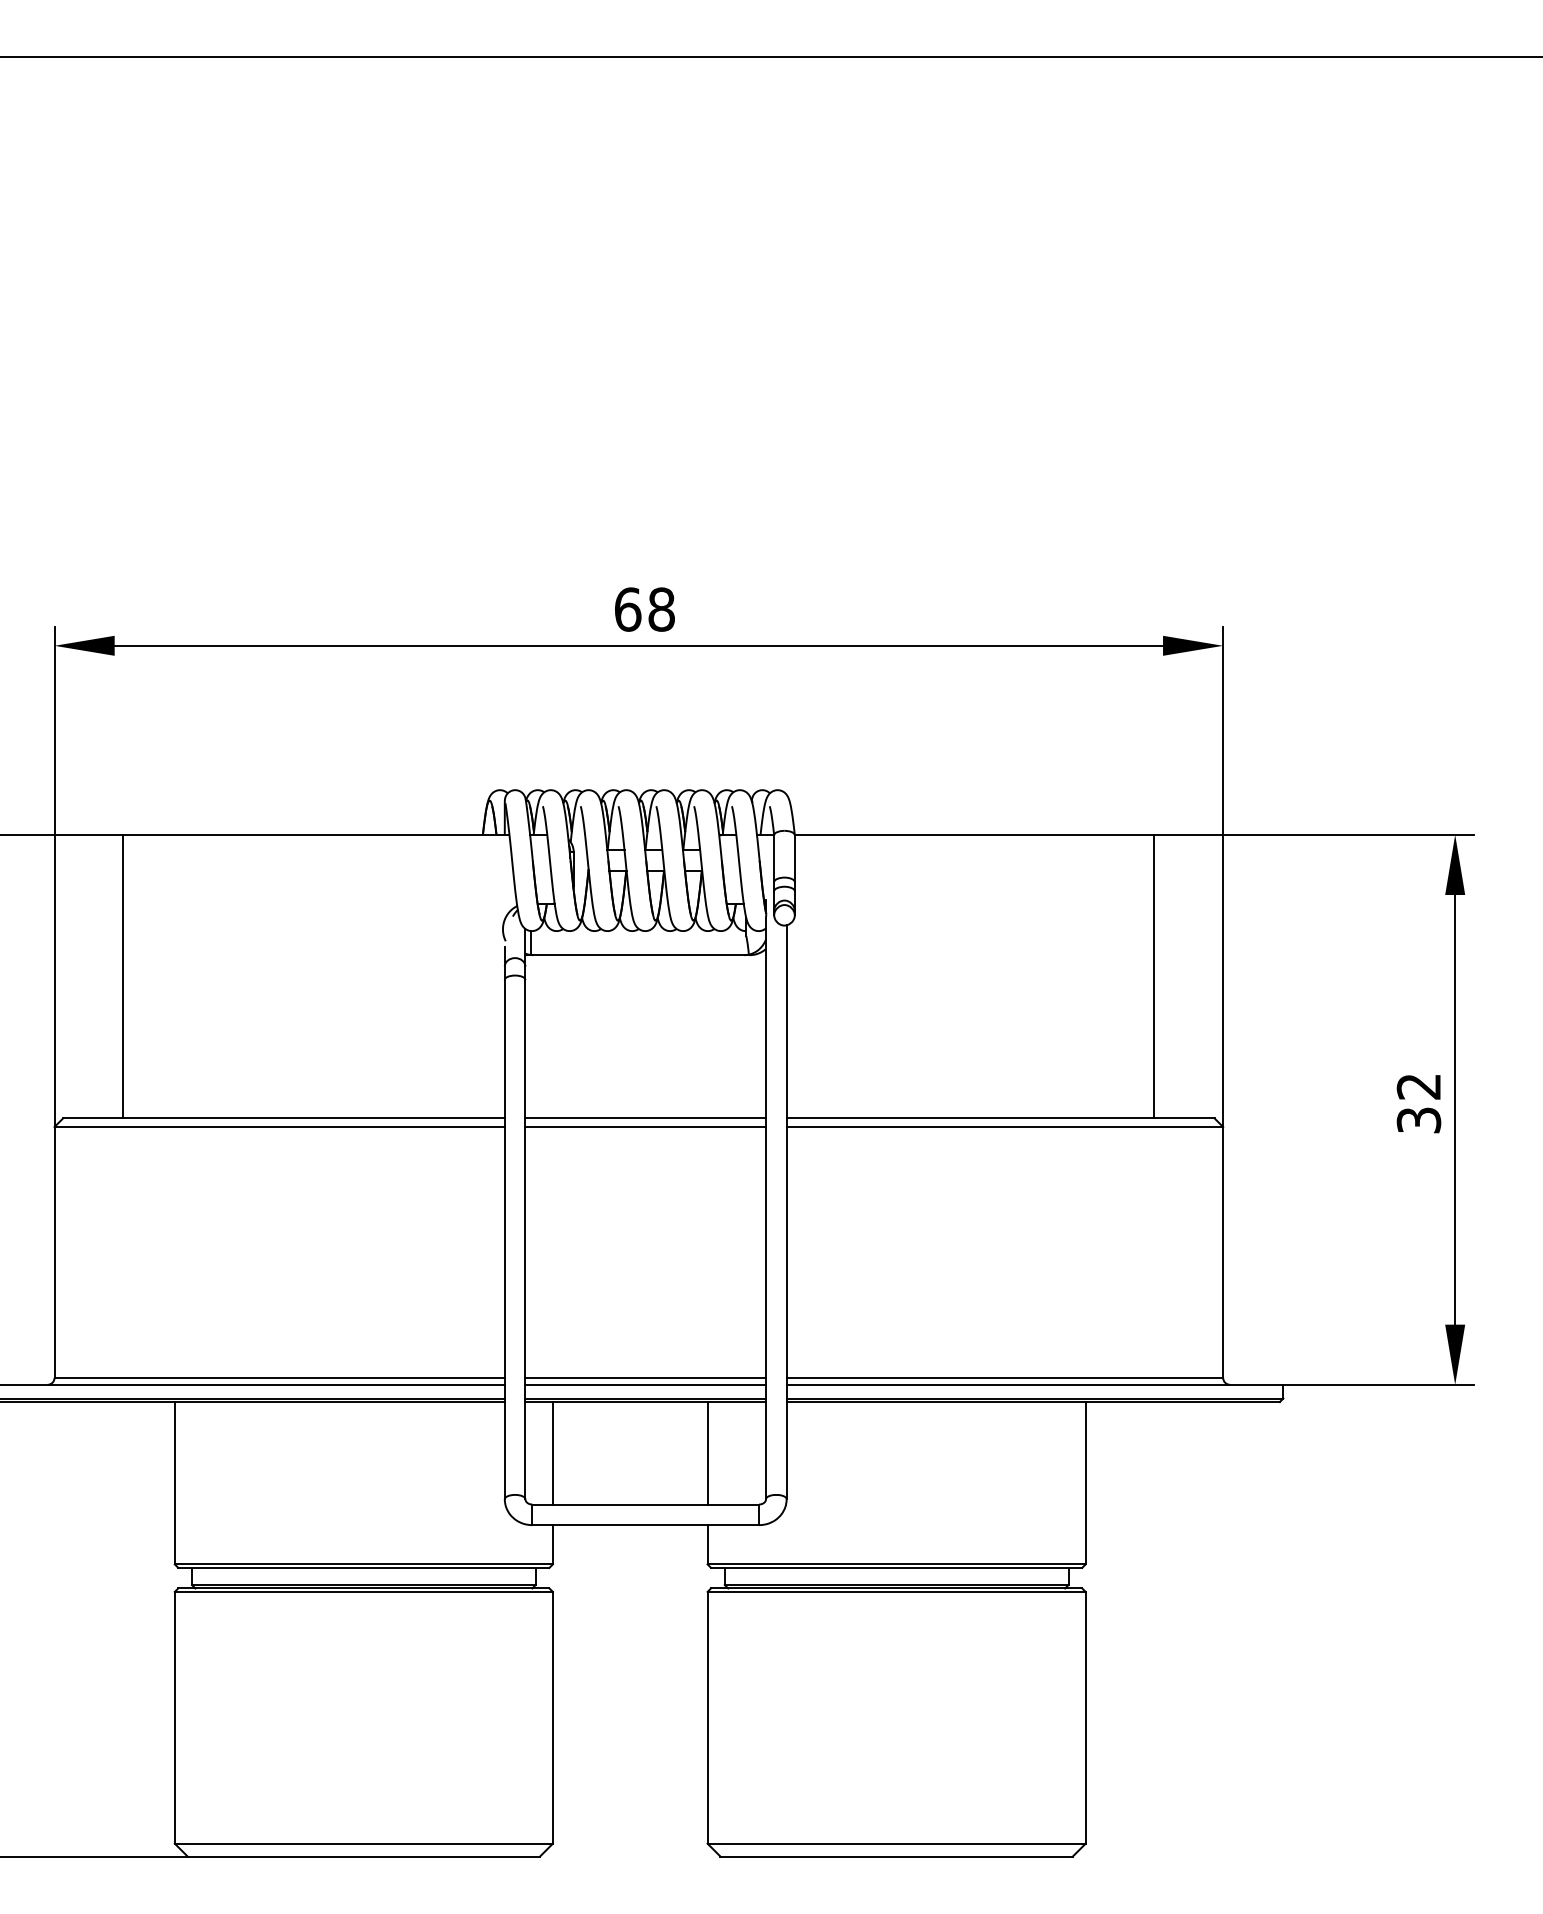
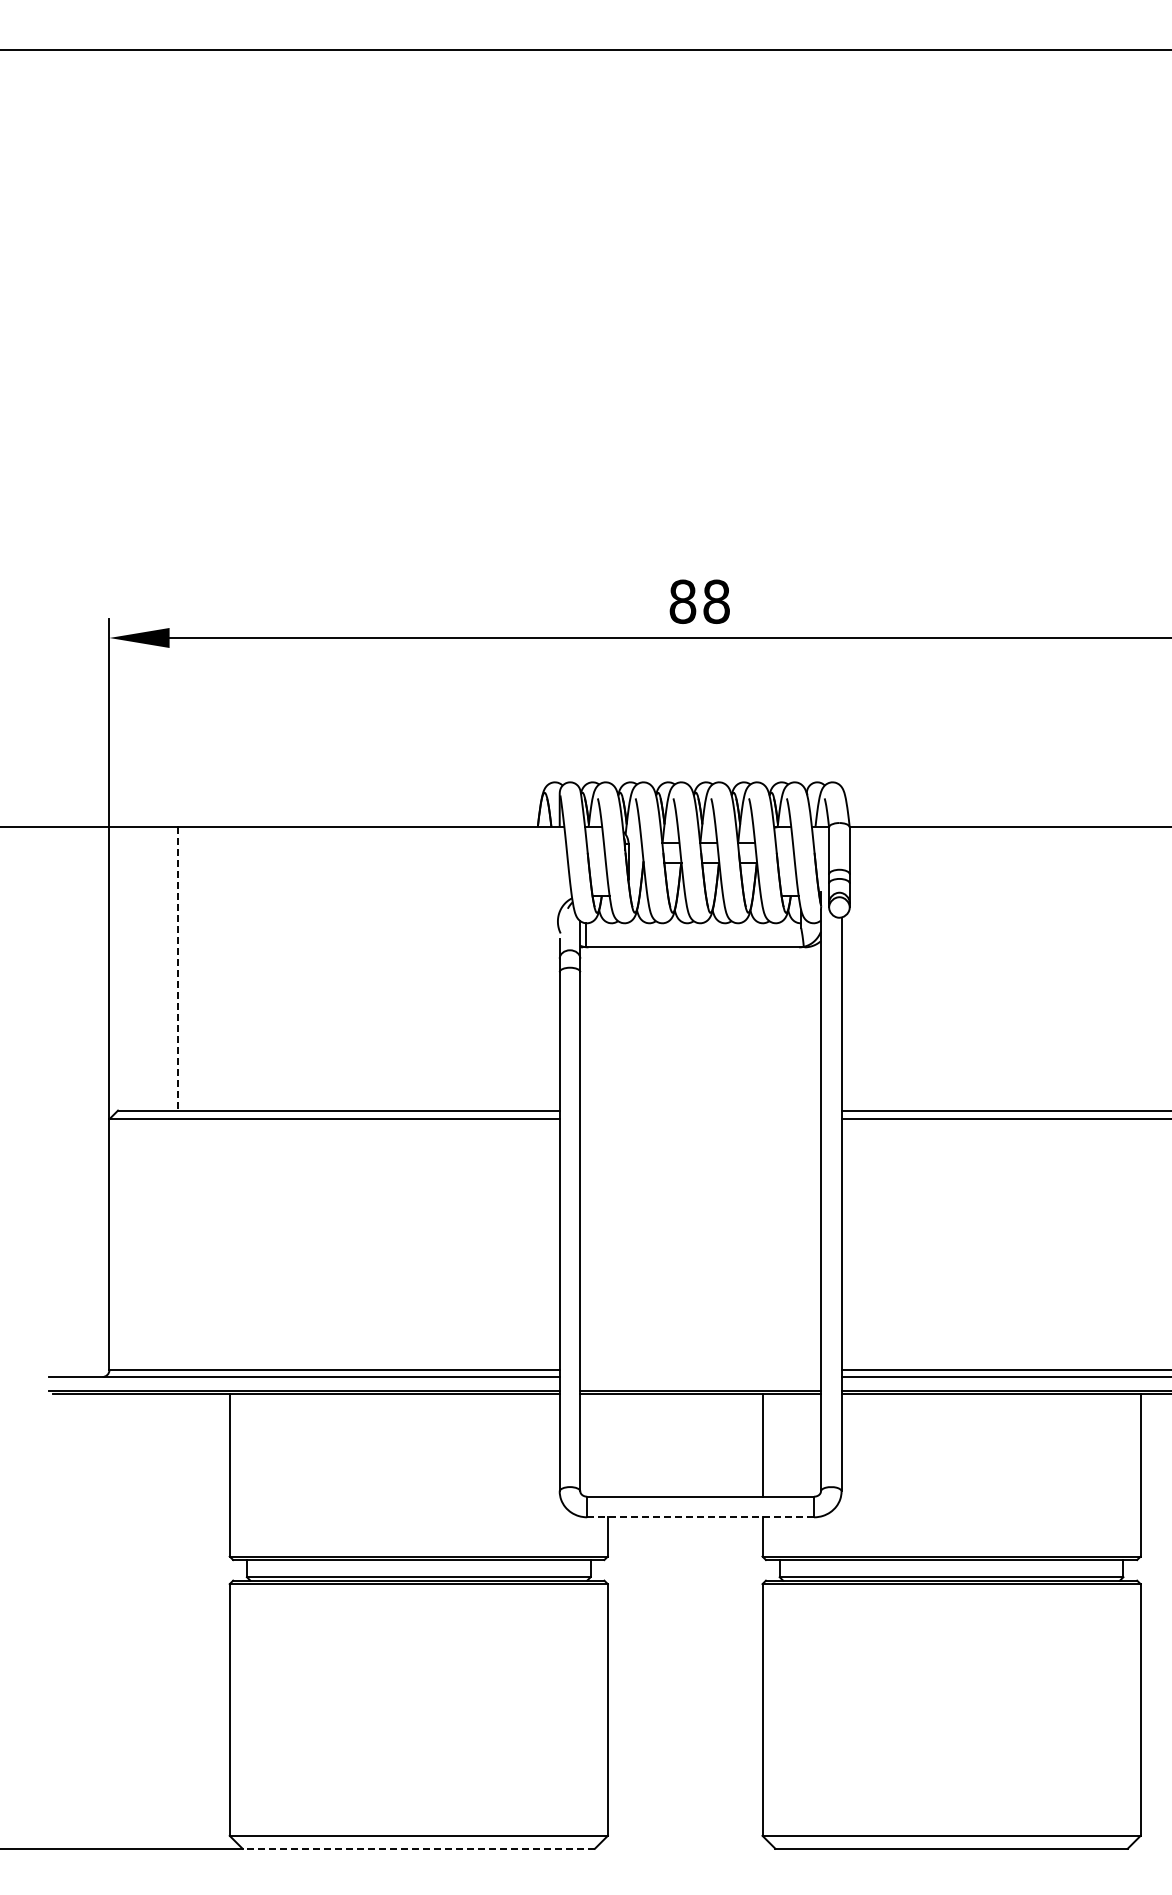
text: (627, 609) -> (682, 601), 68 -> 88
line: (123, 976) -> (178, 968), solid -> dashed
line: (645, 1118) -> (700, 1110), removed
line: (645, 1127) -> (700, 1119), removed
line: (645, 1377) -> (700, 1369), removed
line: (645, 1384) -> (700, 1376), removed
line: (552, 1453) -> (607, 1445), removed
line: (645, 1525) -> (700, 1517), solid -> dashed
line: (363, 1856) -> (418, 1848), solid -> dashed

